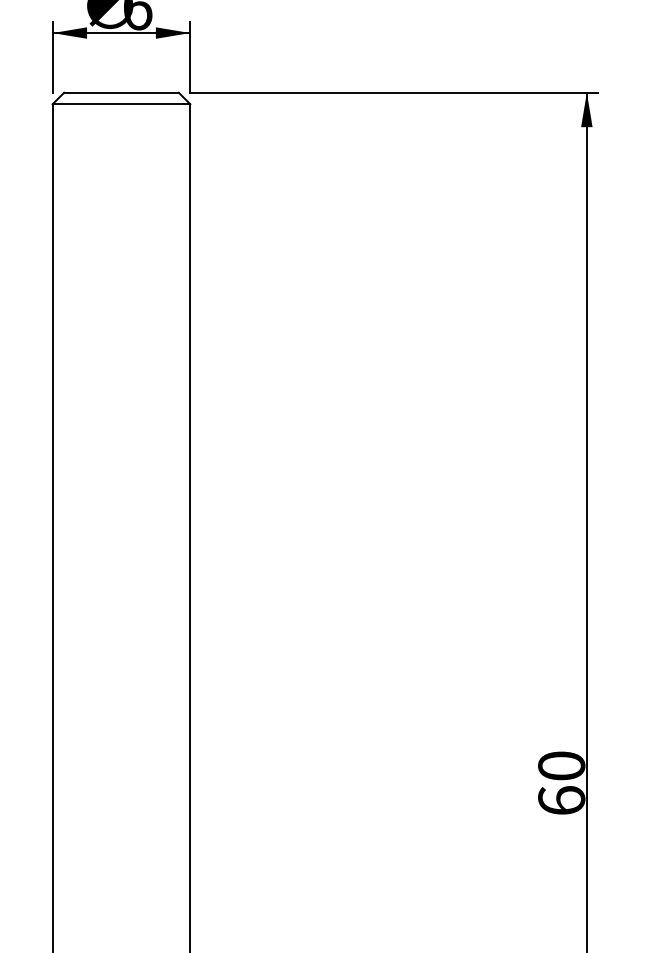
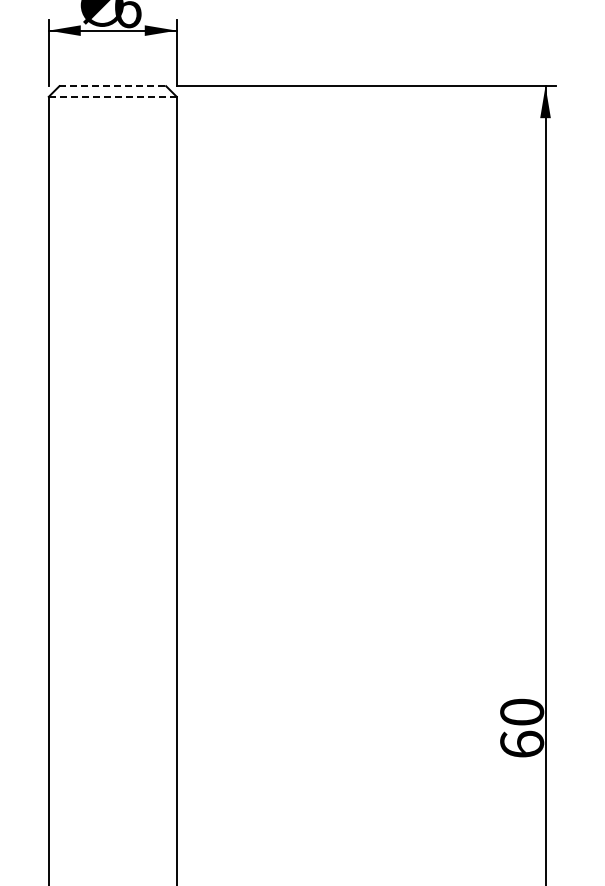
line: (122, 93) -> (113, 86), solid -> dashed
line: (121, 103) -> (112, 96), solid -> dashed

